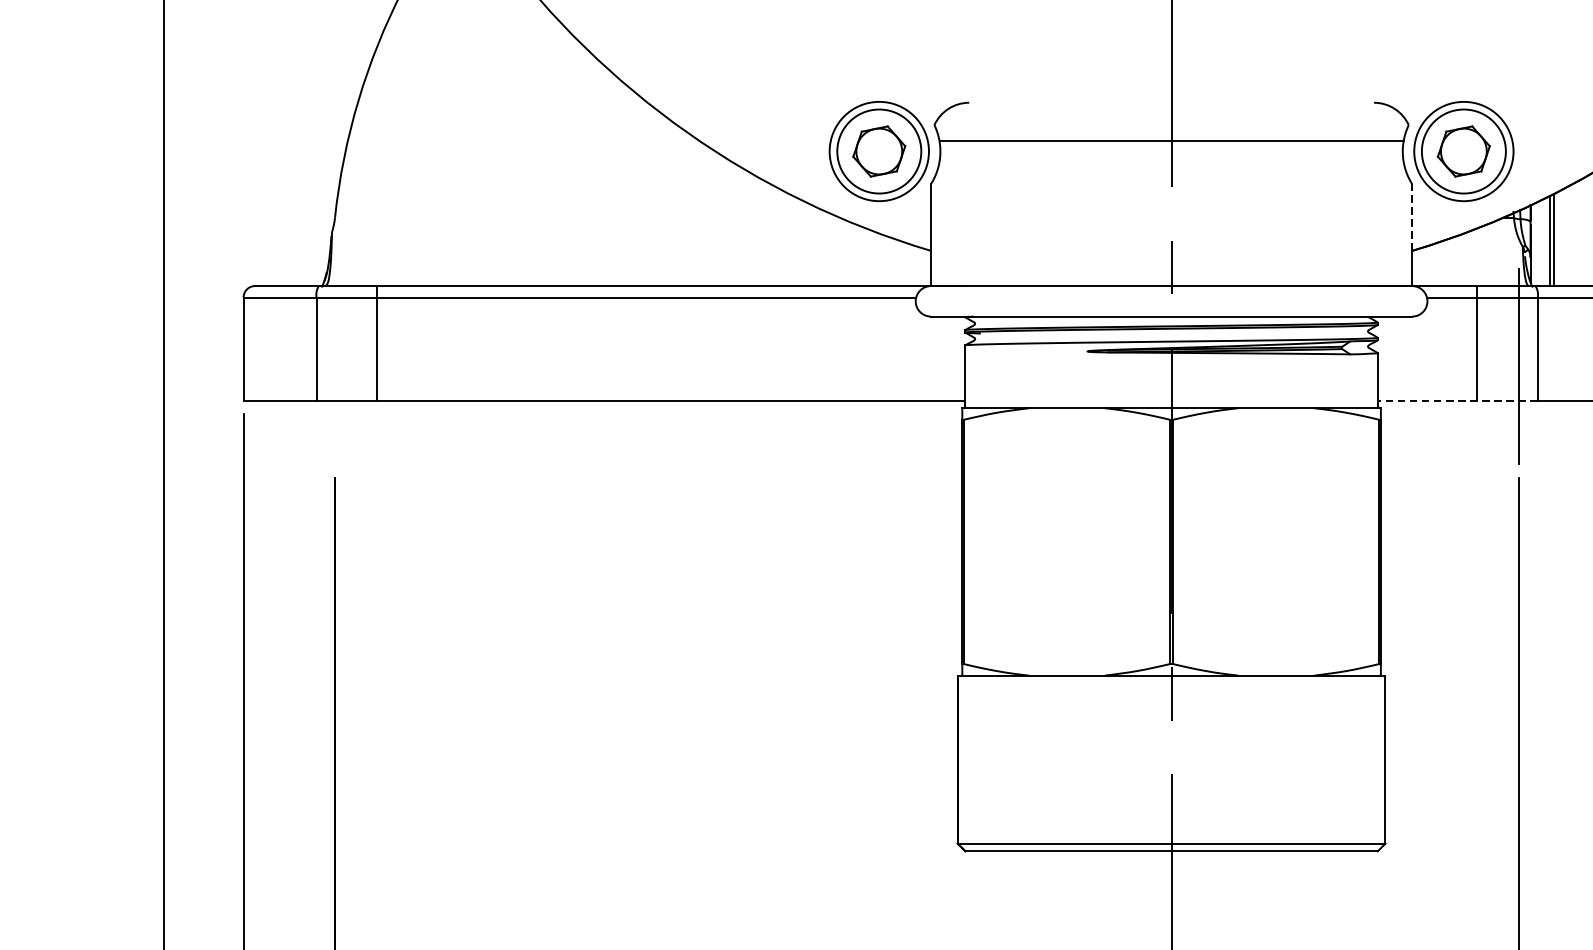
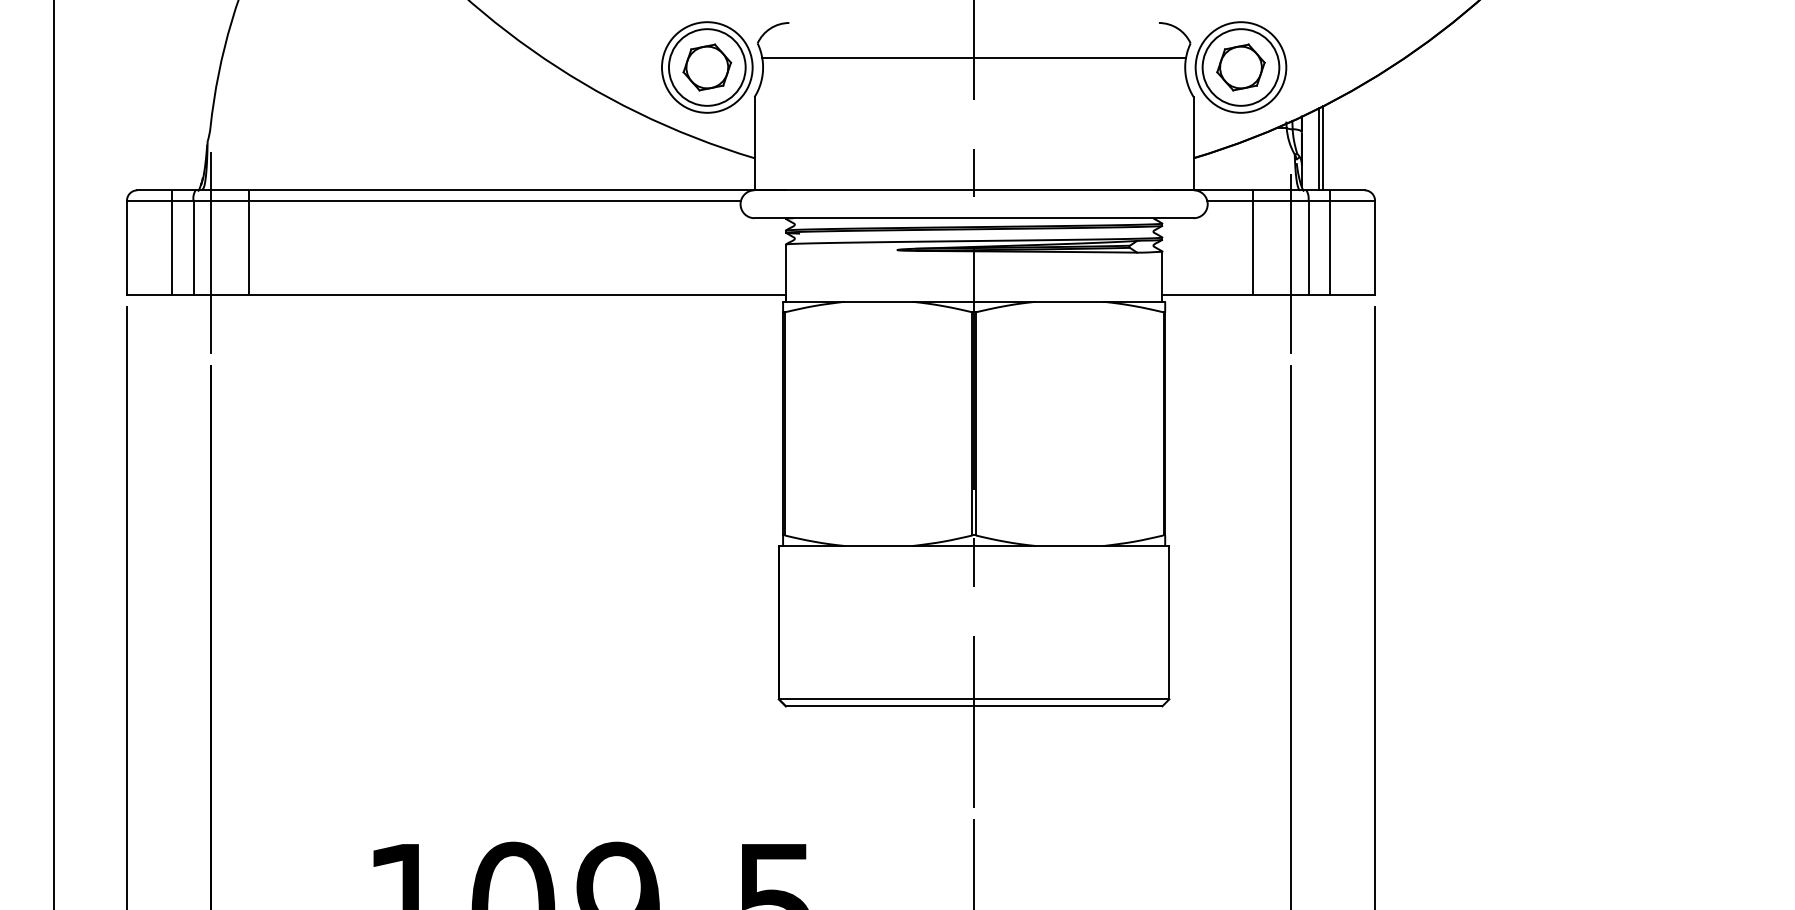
line: (1411, 217) -> (1193, 127), dashed -> solid
line: (293, 343) -> (172, 242), added
line: (1560, 343) -> (1329, 242), added
line: (335, 354) -> (210, 252), added
line: (1456, 400) -> (1234, 294), dashed -> solid

